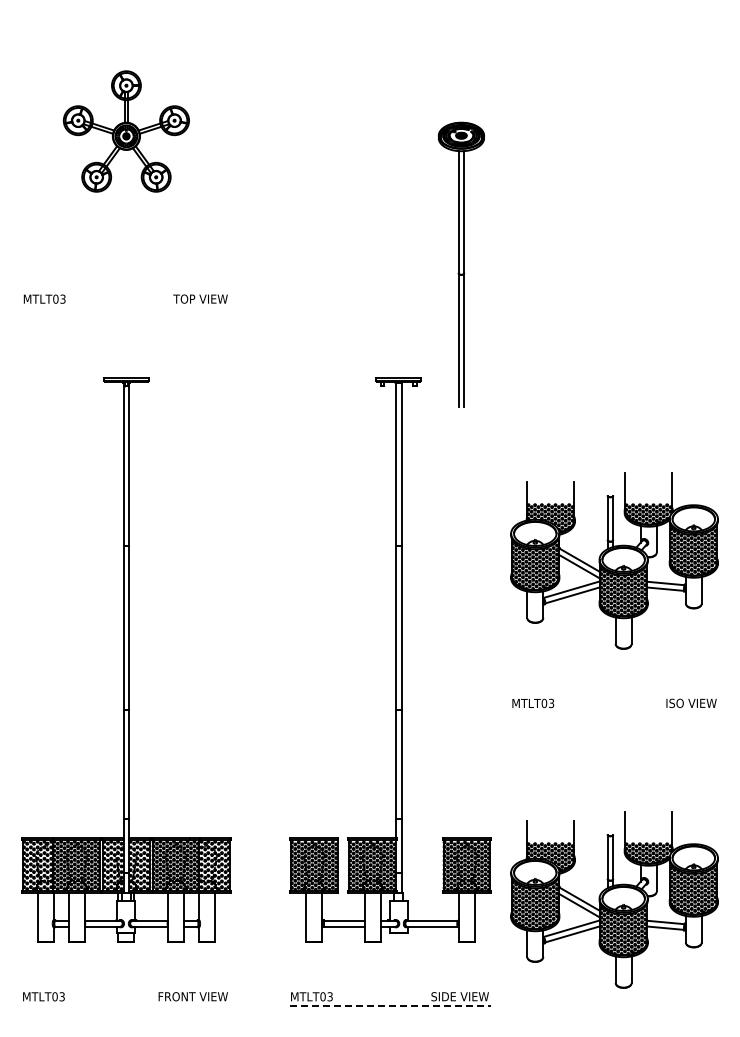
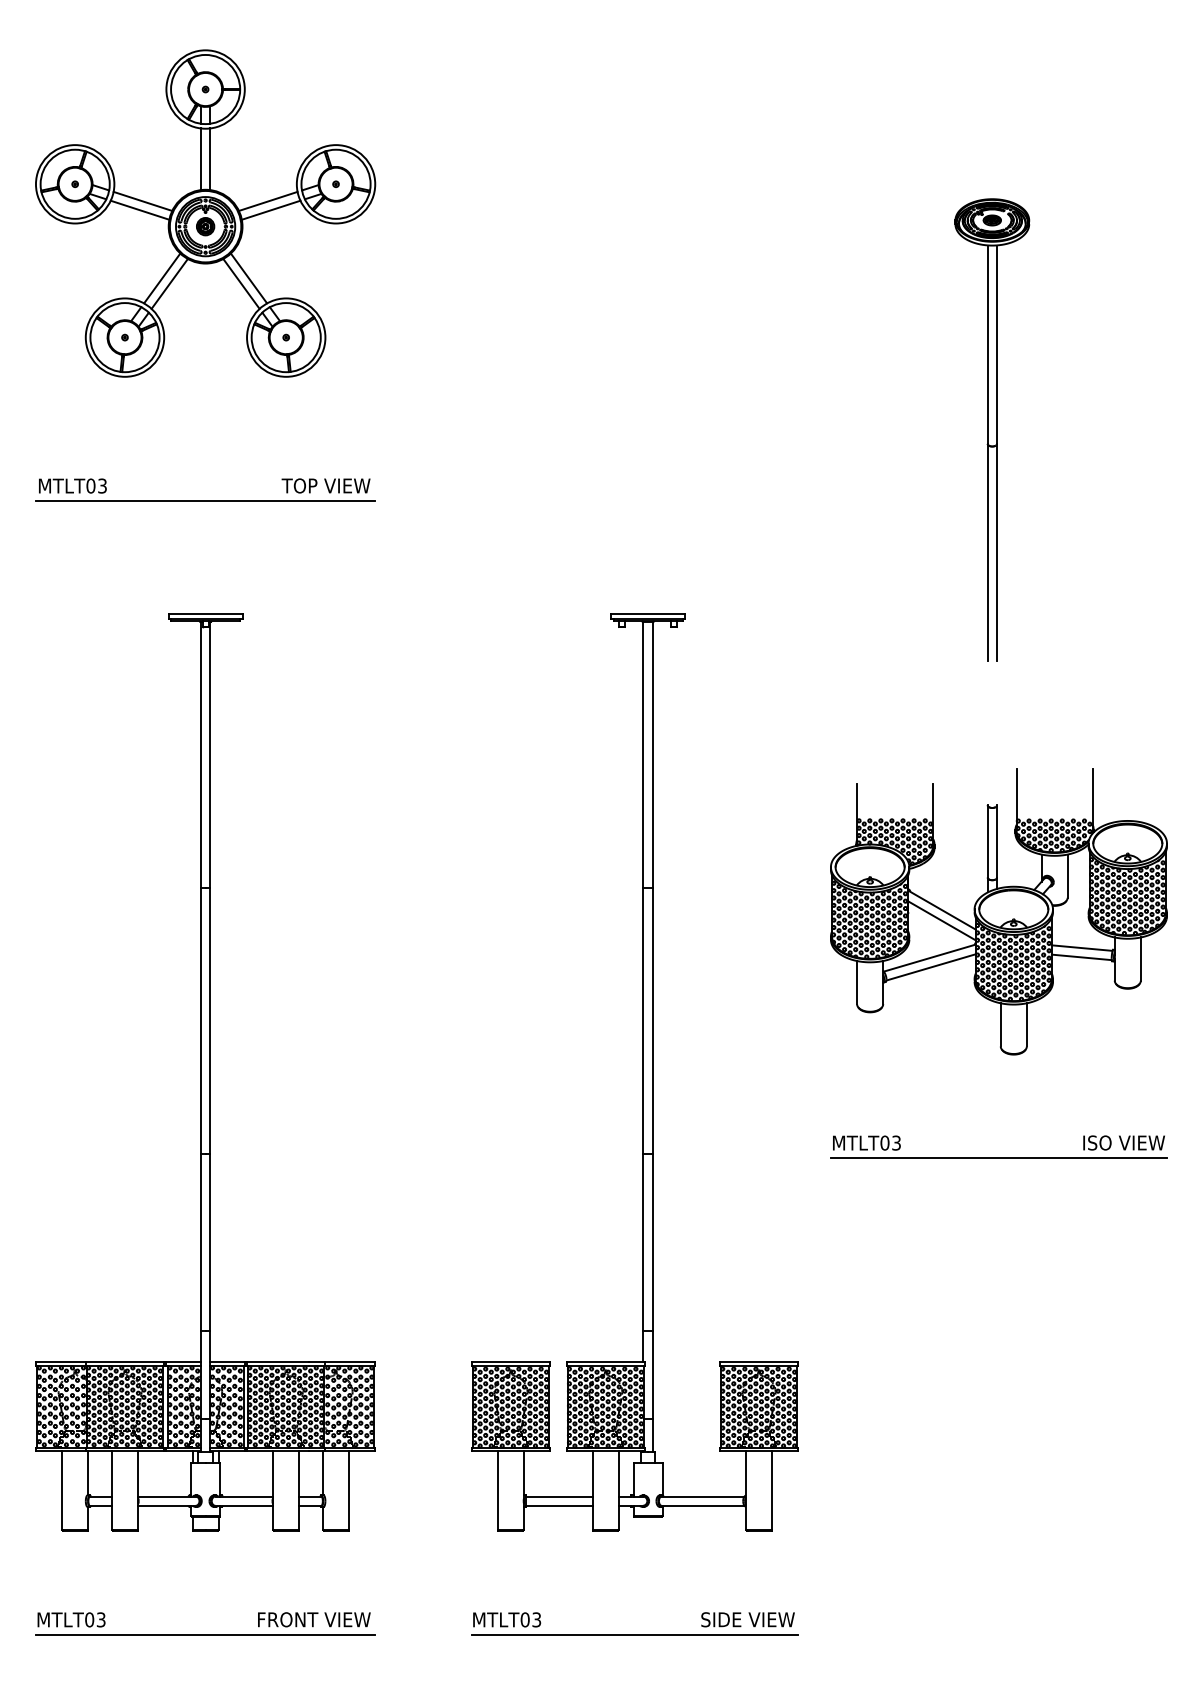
part: (126, 131) -> (205, 213), size x1.67
part: (460, 264) -> (990, 429), moved
line: (126, 308) -> (205, 501), added
line: (614, 712) -> (998, 1157), added
part: (614, 899) -> (998, 1461), removed
line: (126, 1005) -> (205, 1634), added
line: (391, 1005) -> (636, 1634), dashed -> solid

